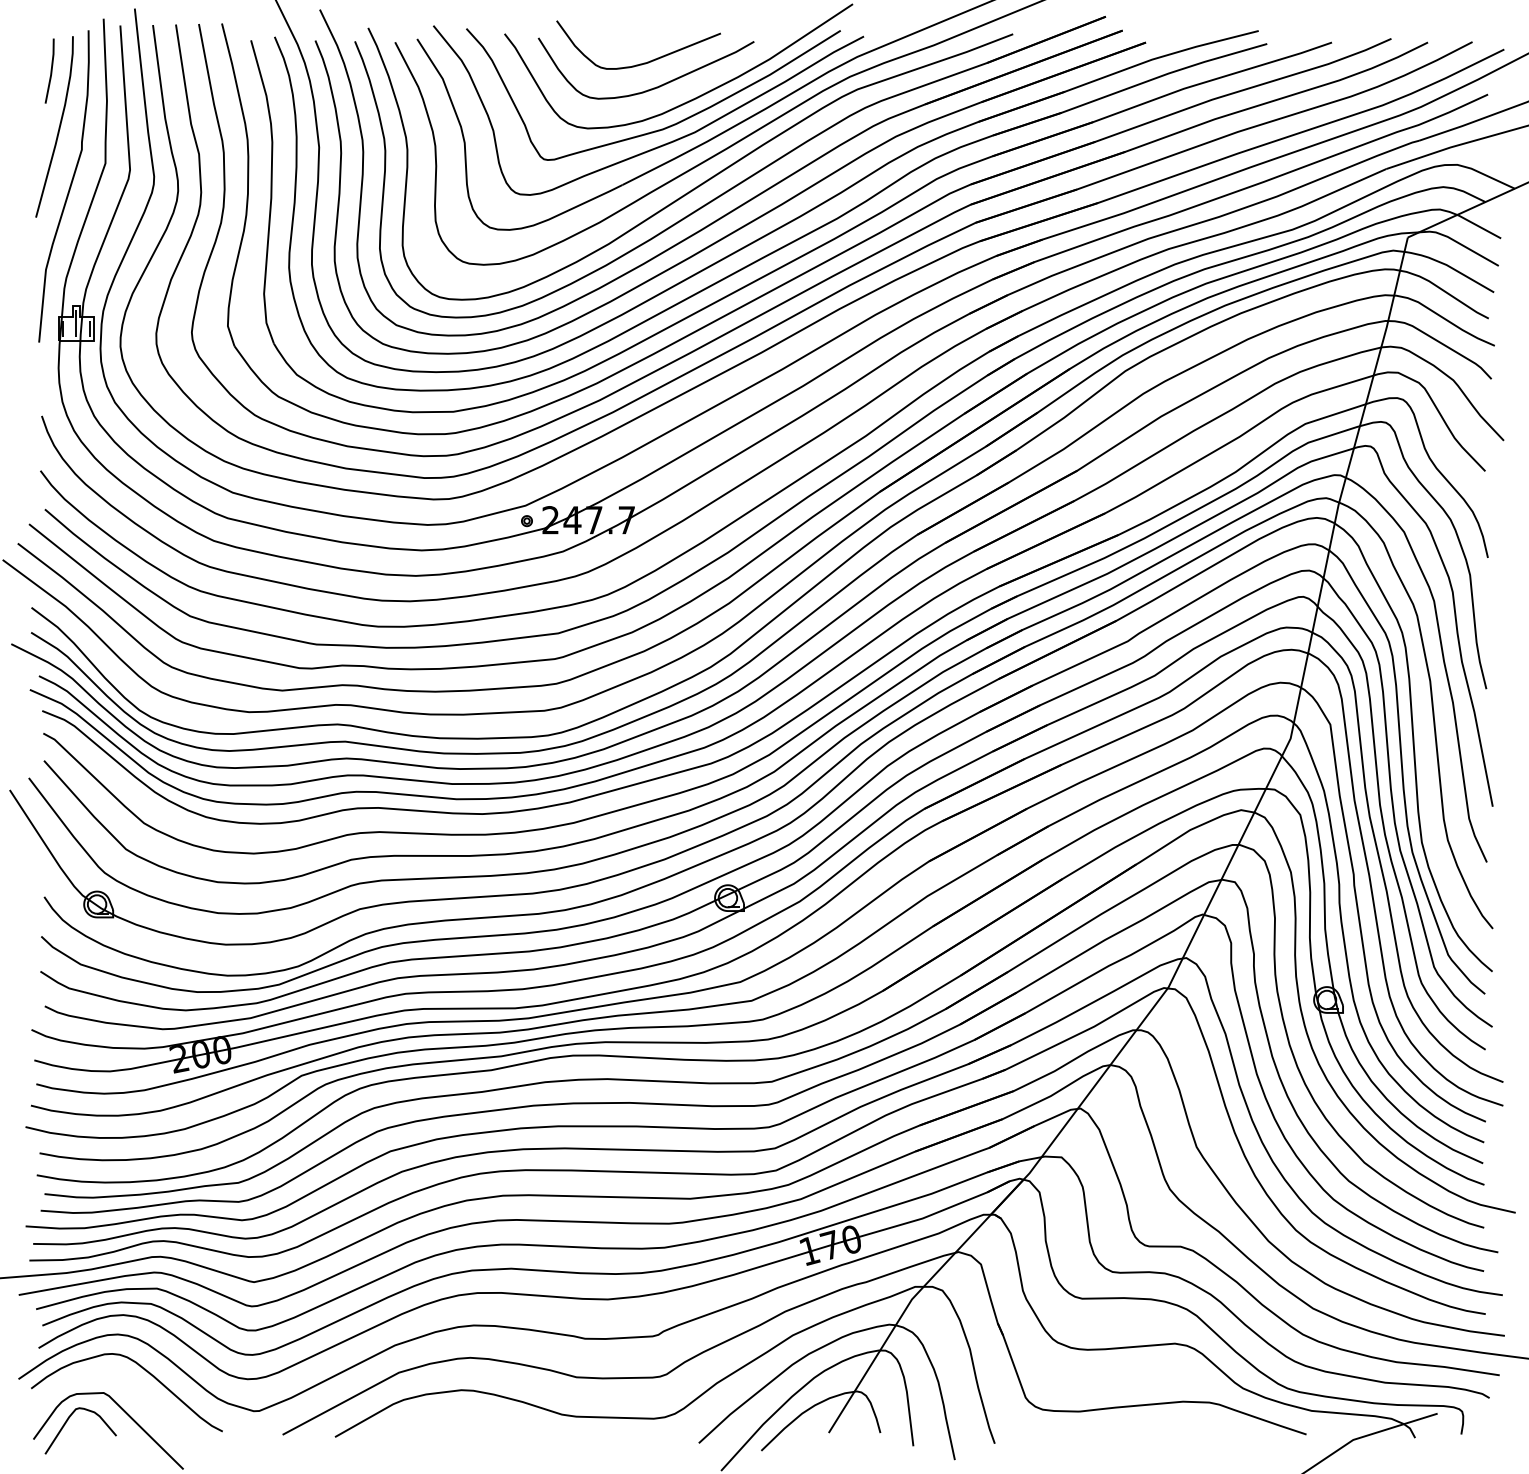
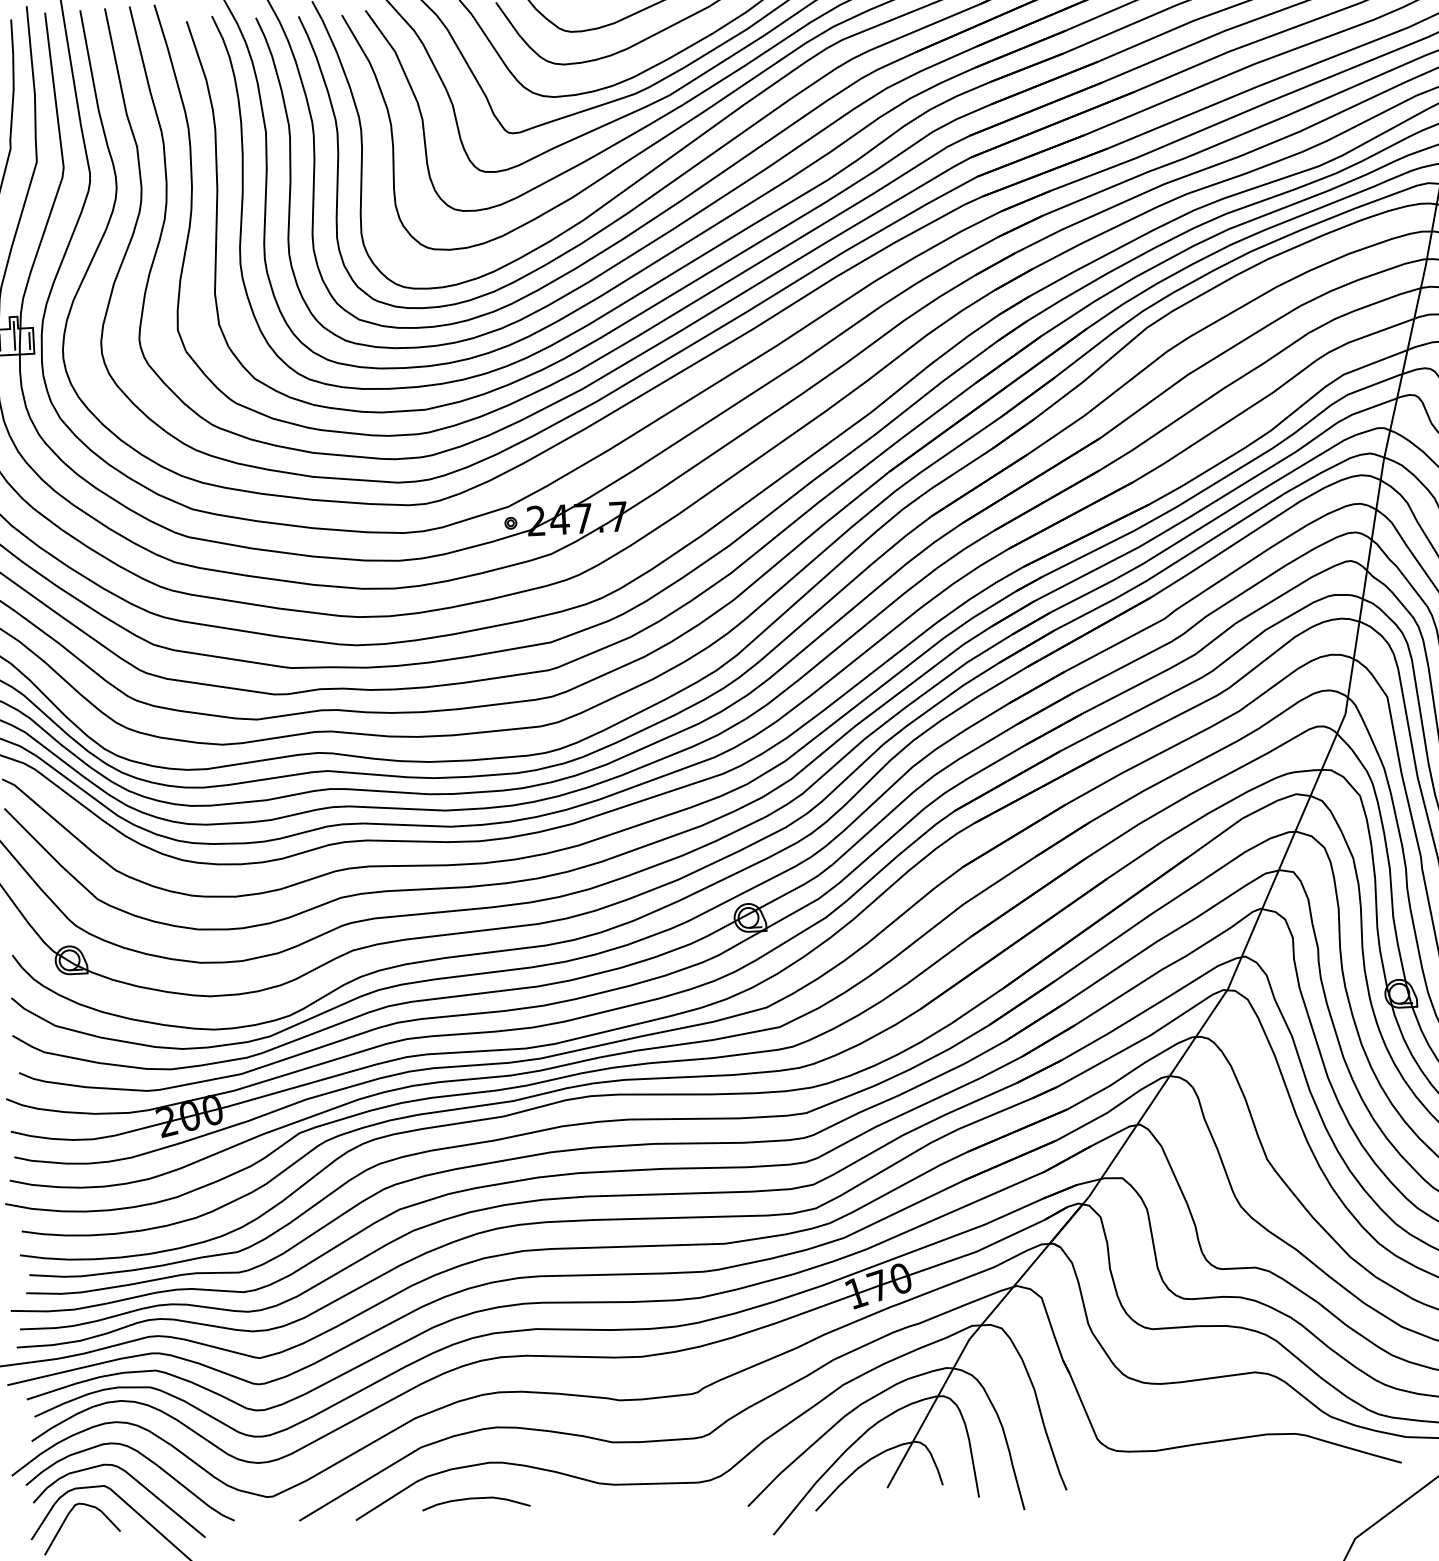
curve: (133, 1390) -> (136, 1481), added
curve: (447, 1423) -> (476, 1499), added

